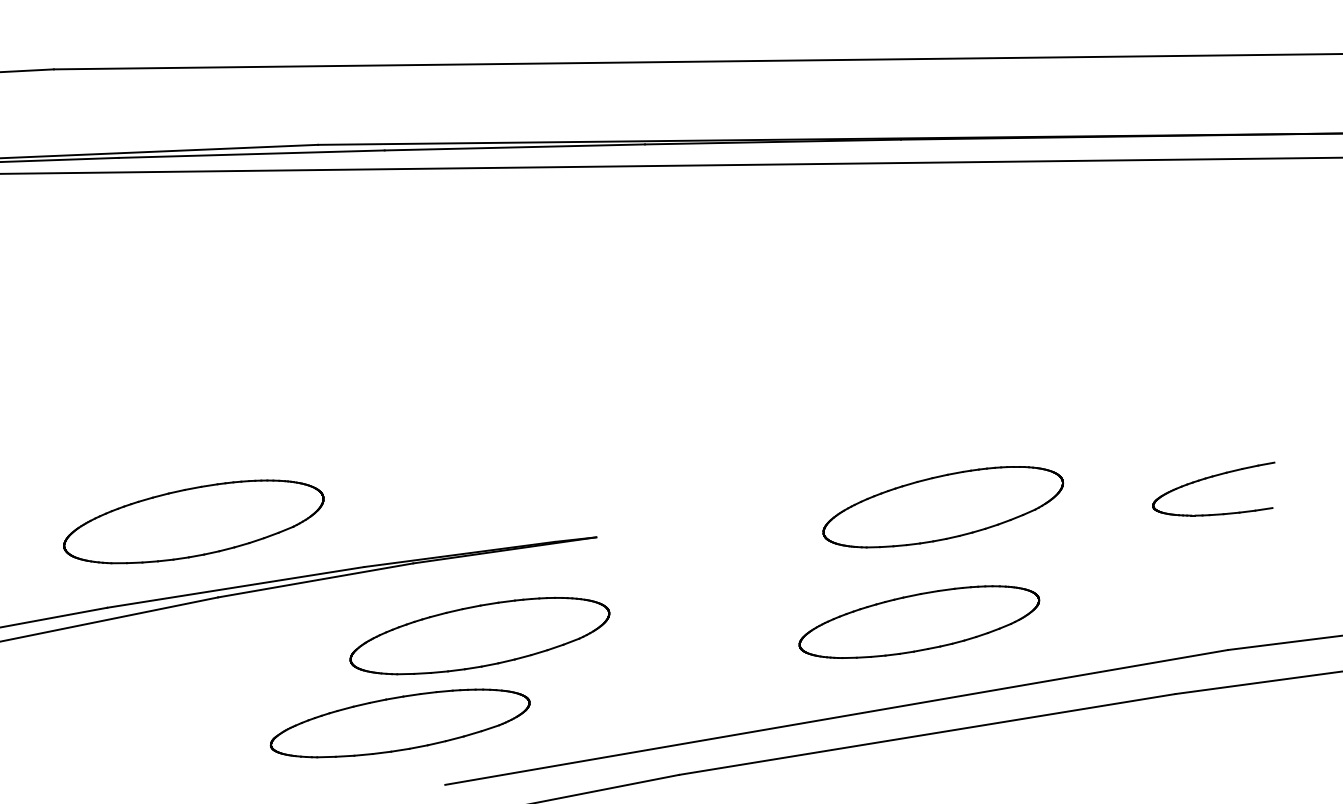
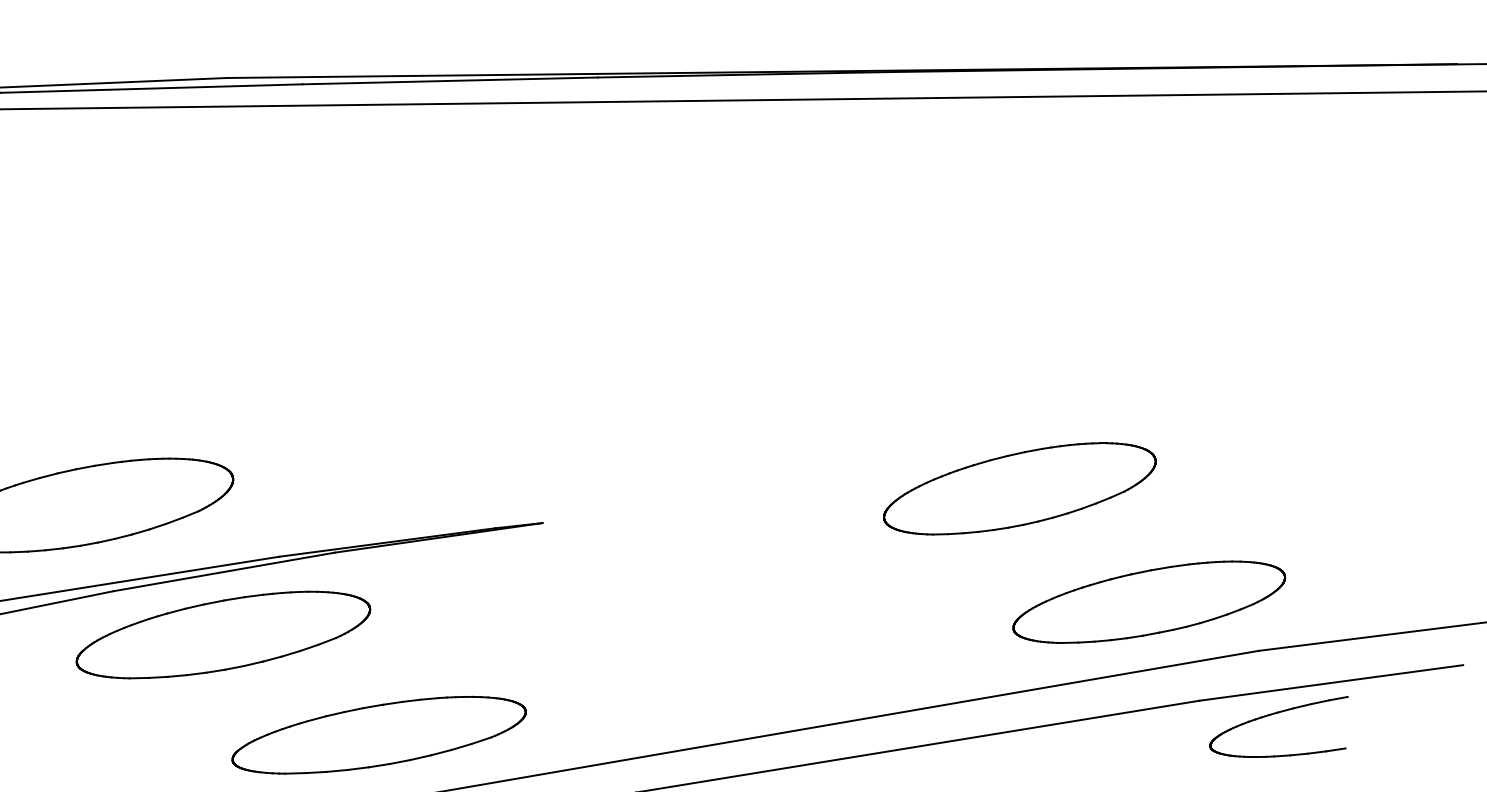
part: (1209, 478) -> (1274, 714), moved
part: (943, 507) -> (1020, 489), moved
part: (919, 621) -> (1149, 601), moved
part: (479, 635) -> (222, 634), moved
part: (399, 723) -> (378, 735), moved

